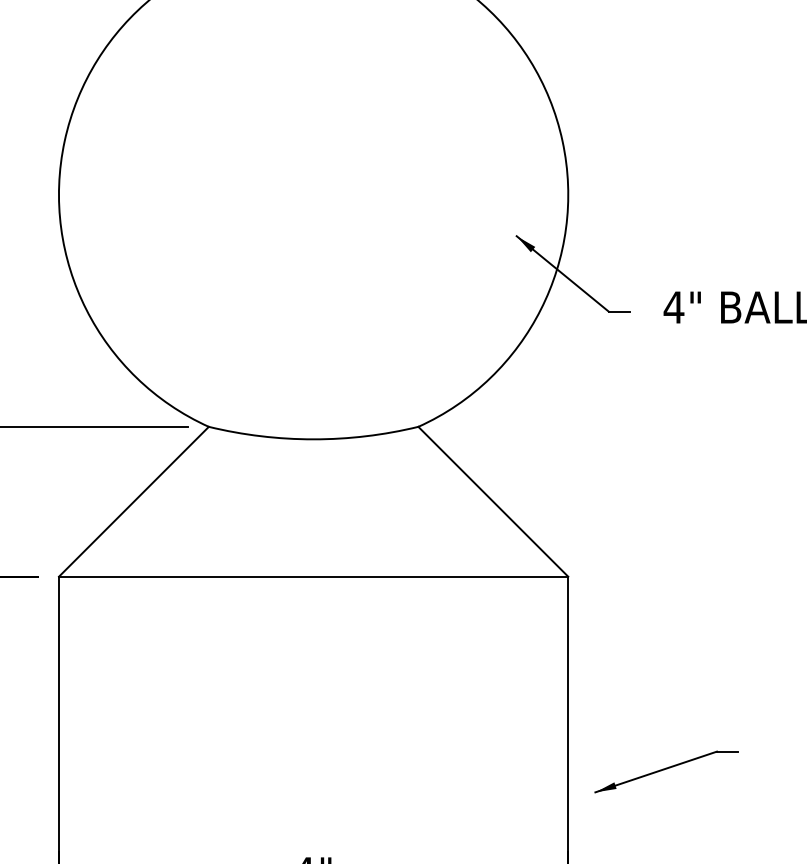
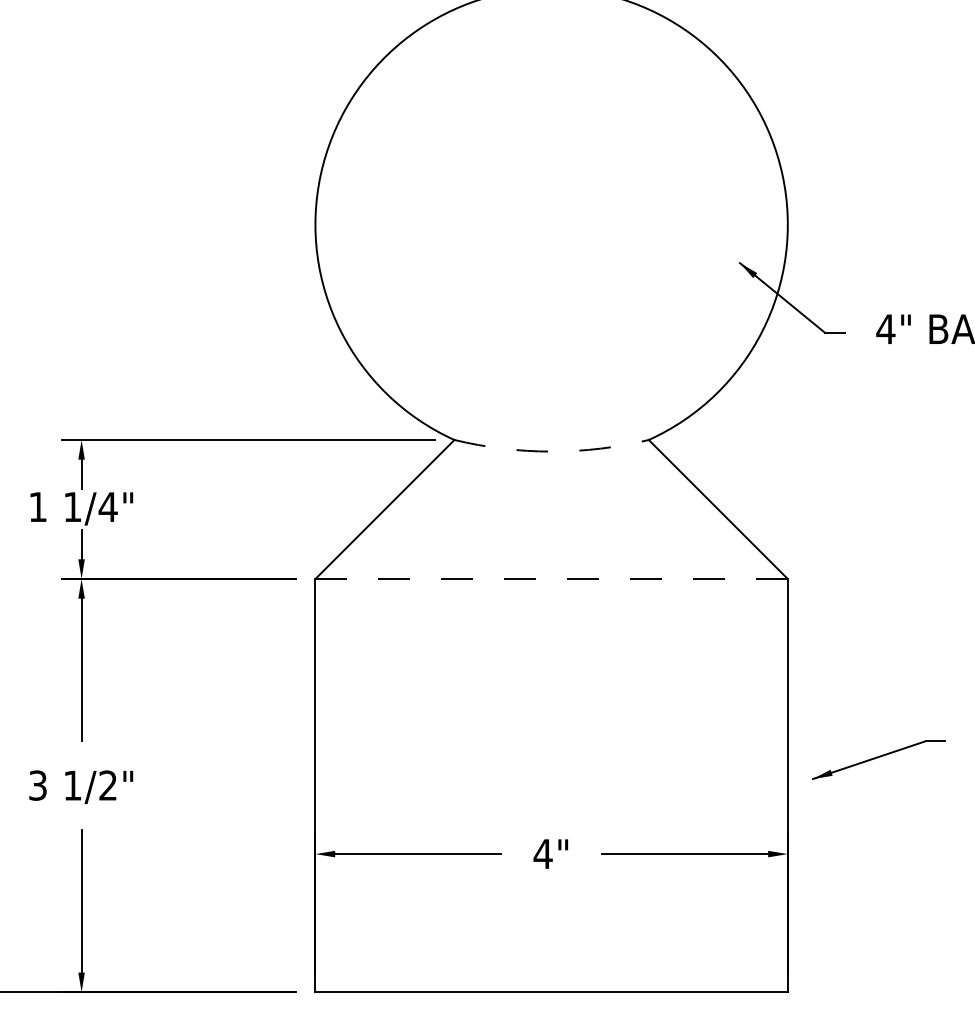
arc: (313, 439) -> (551, 451), solid -> dashed
line: (314, 576) -> (552, 578), solid -> dashed

